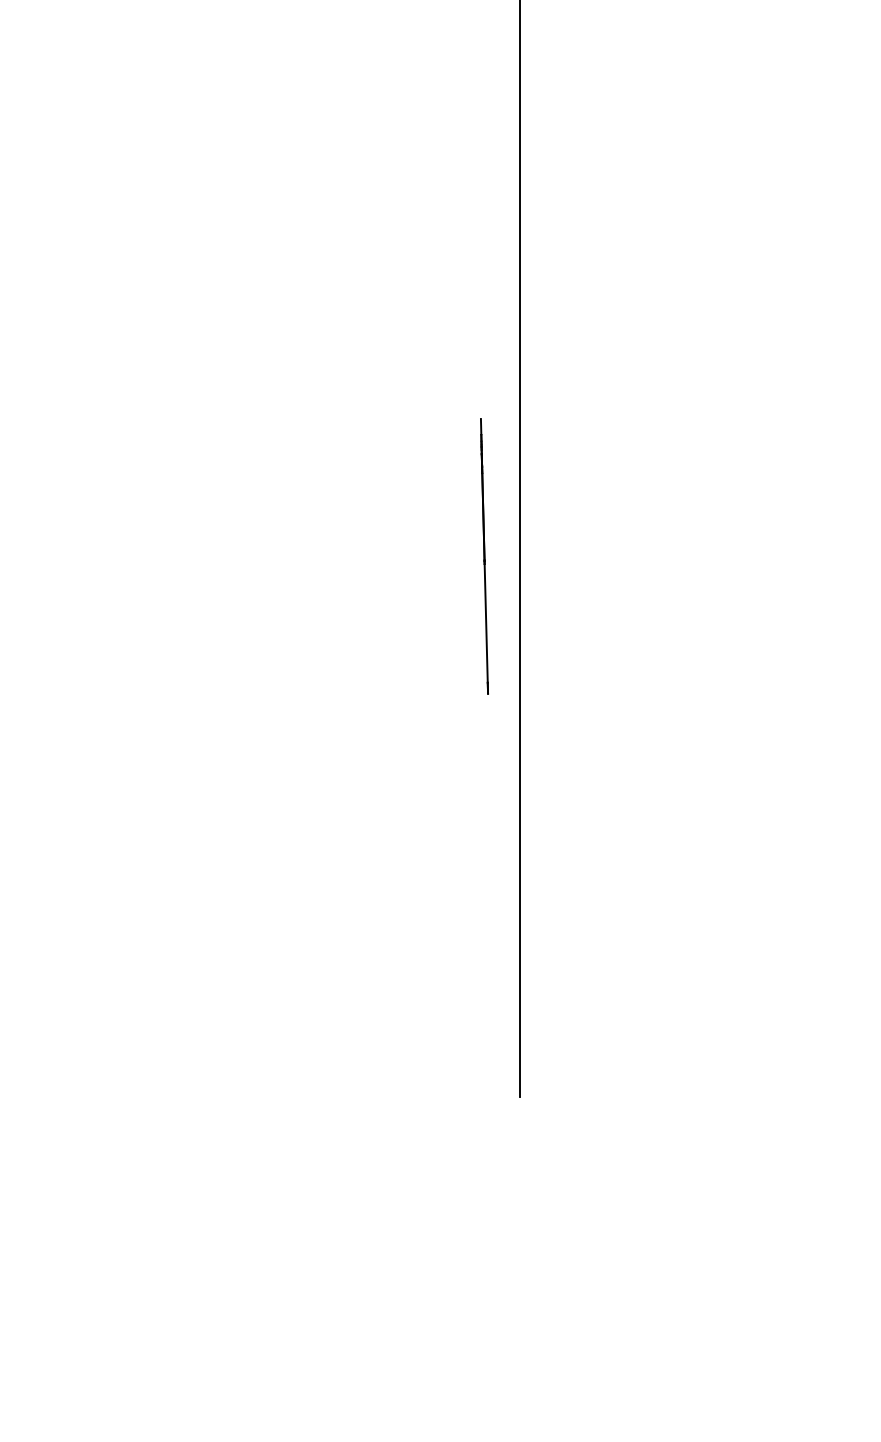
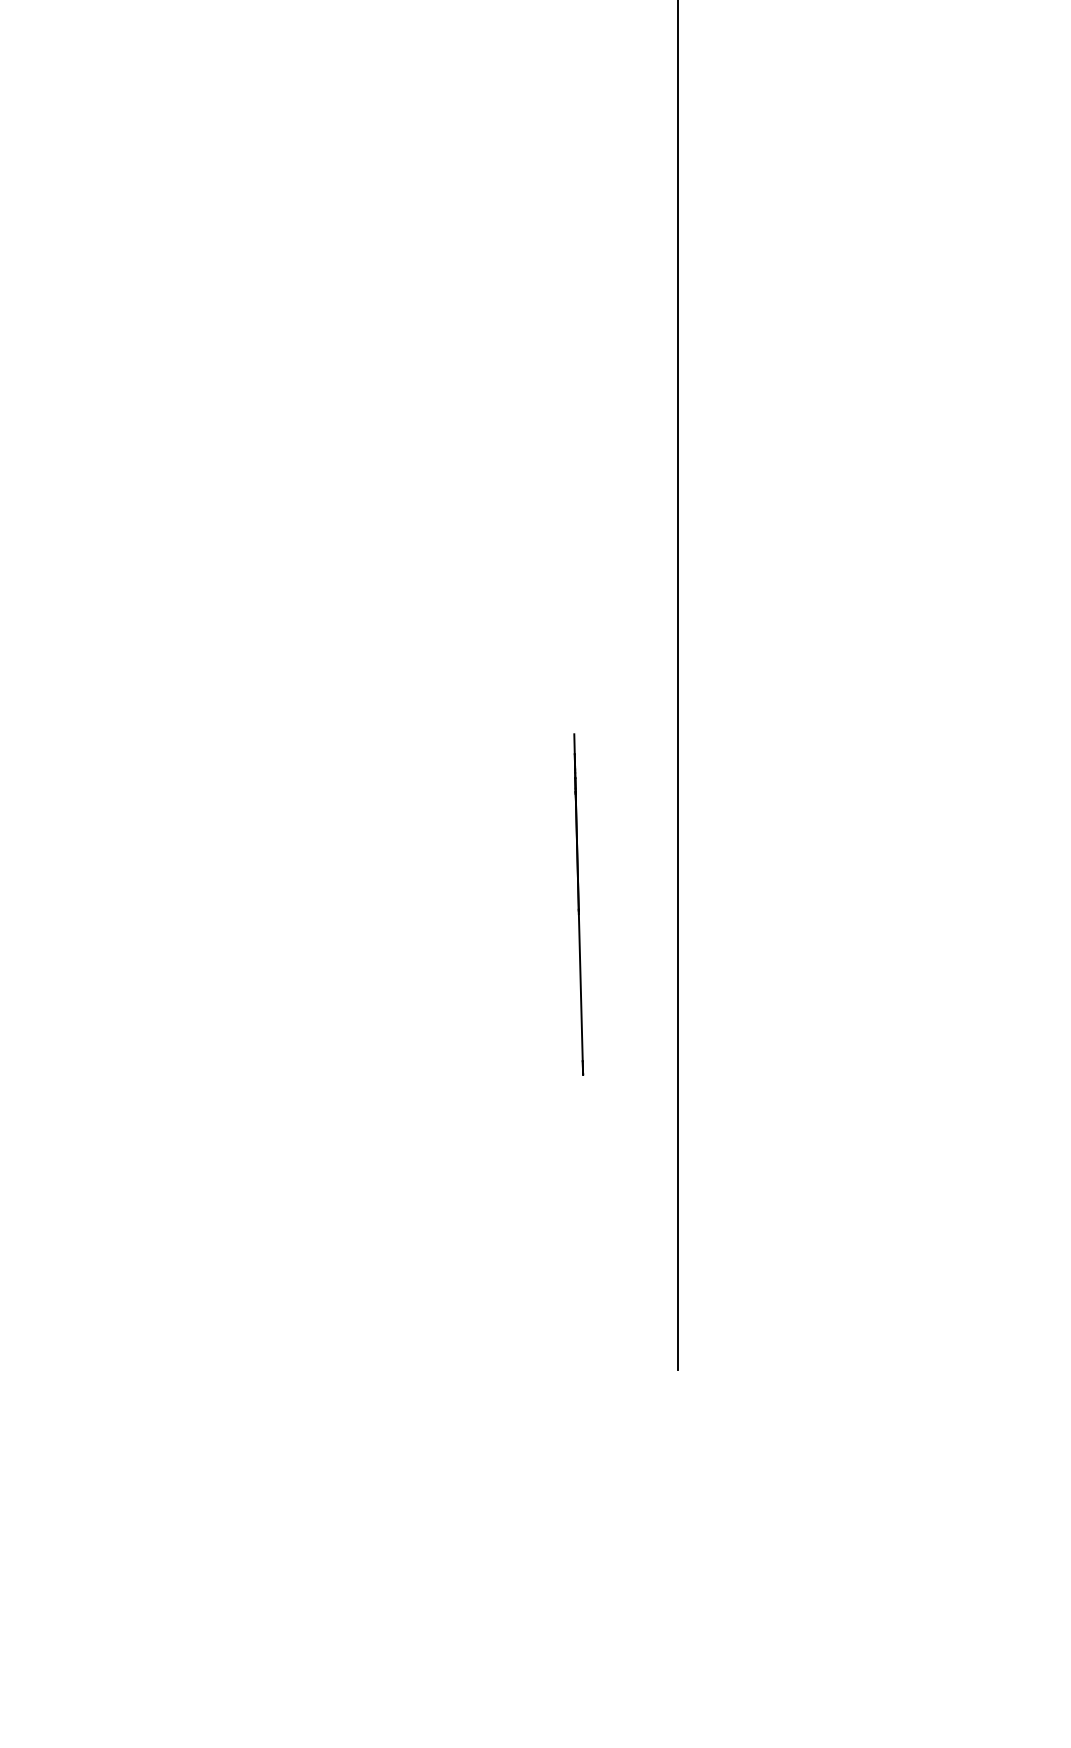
line: (484, 556) -> (578, 904), moved

